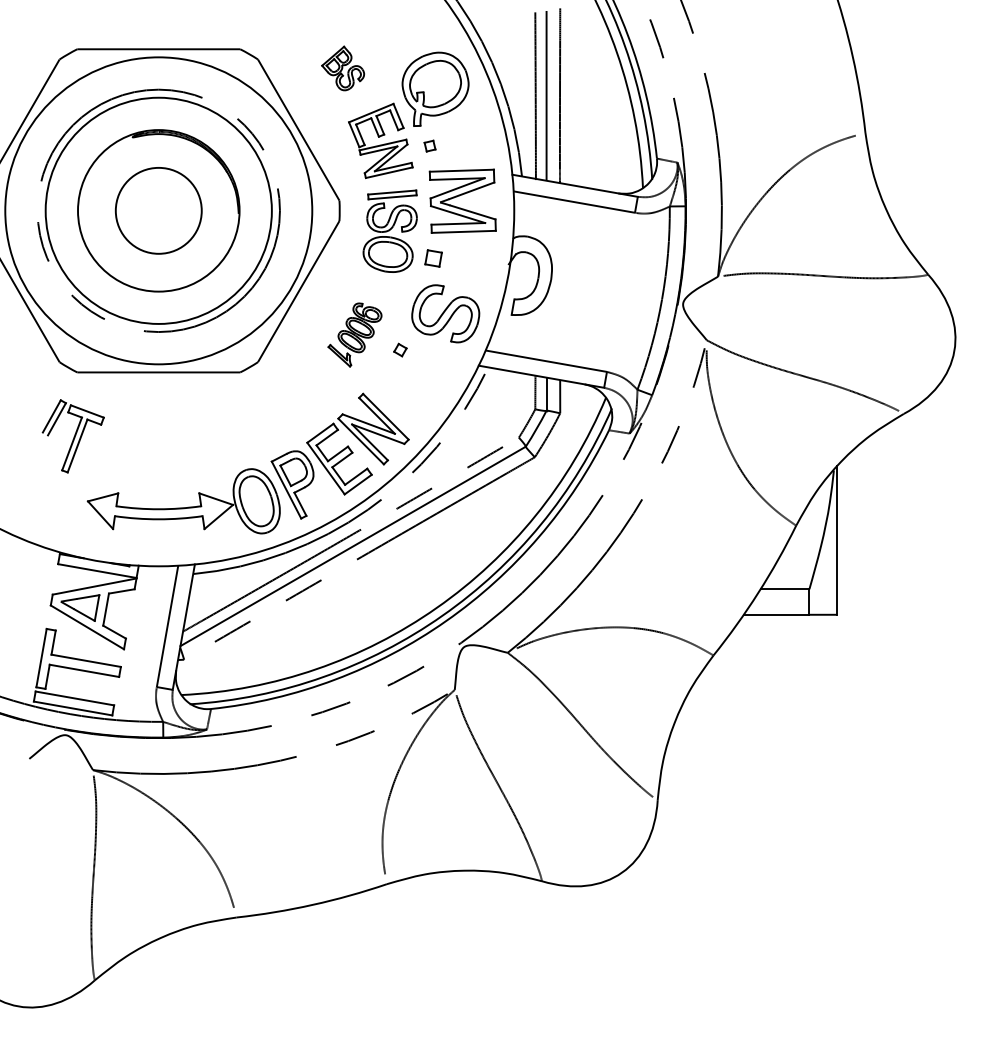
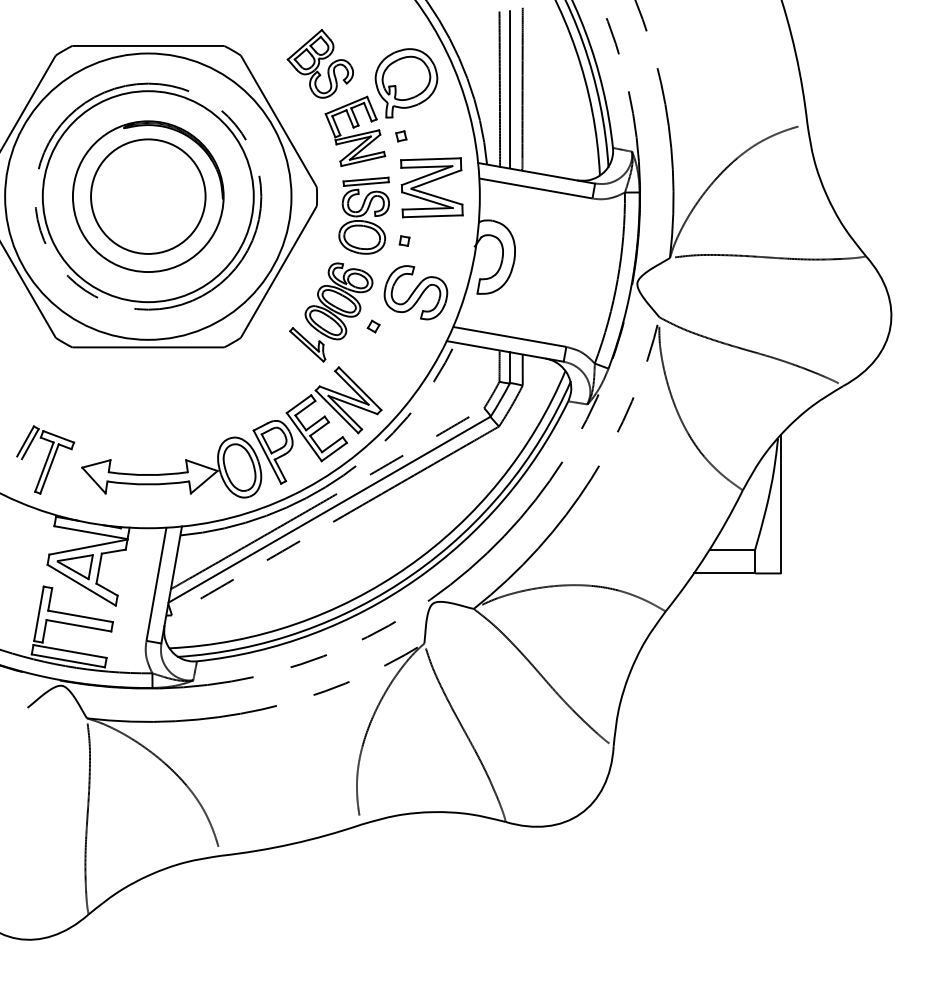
part: (342, 68) -> (319, 63), size x1.67
circle: (159, 210) -> (148, 196), size x1.43
part: (433, 257) -> (404, 240), size x0.62
part: (355, 335) -> (331, 312), size x1.67
part: (73, 435) -> (45, 459), moved

